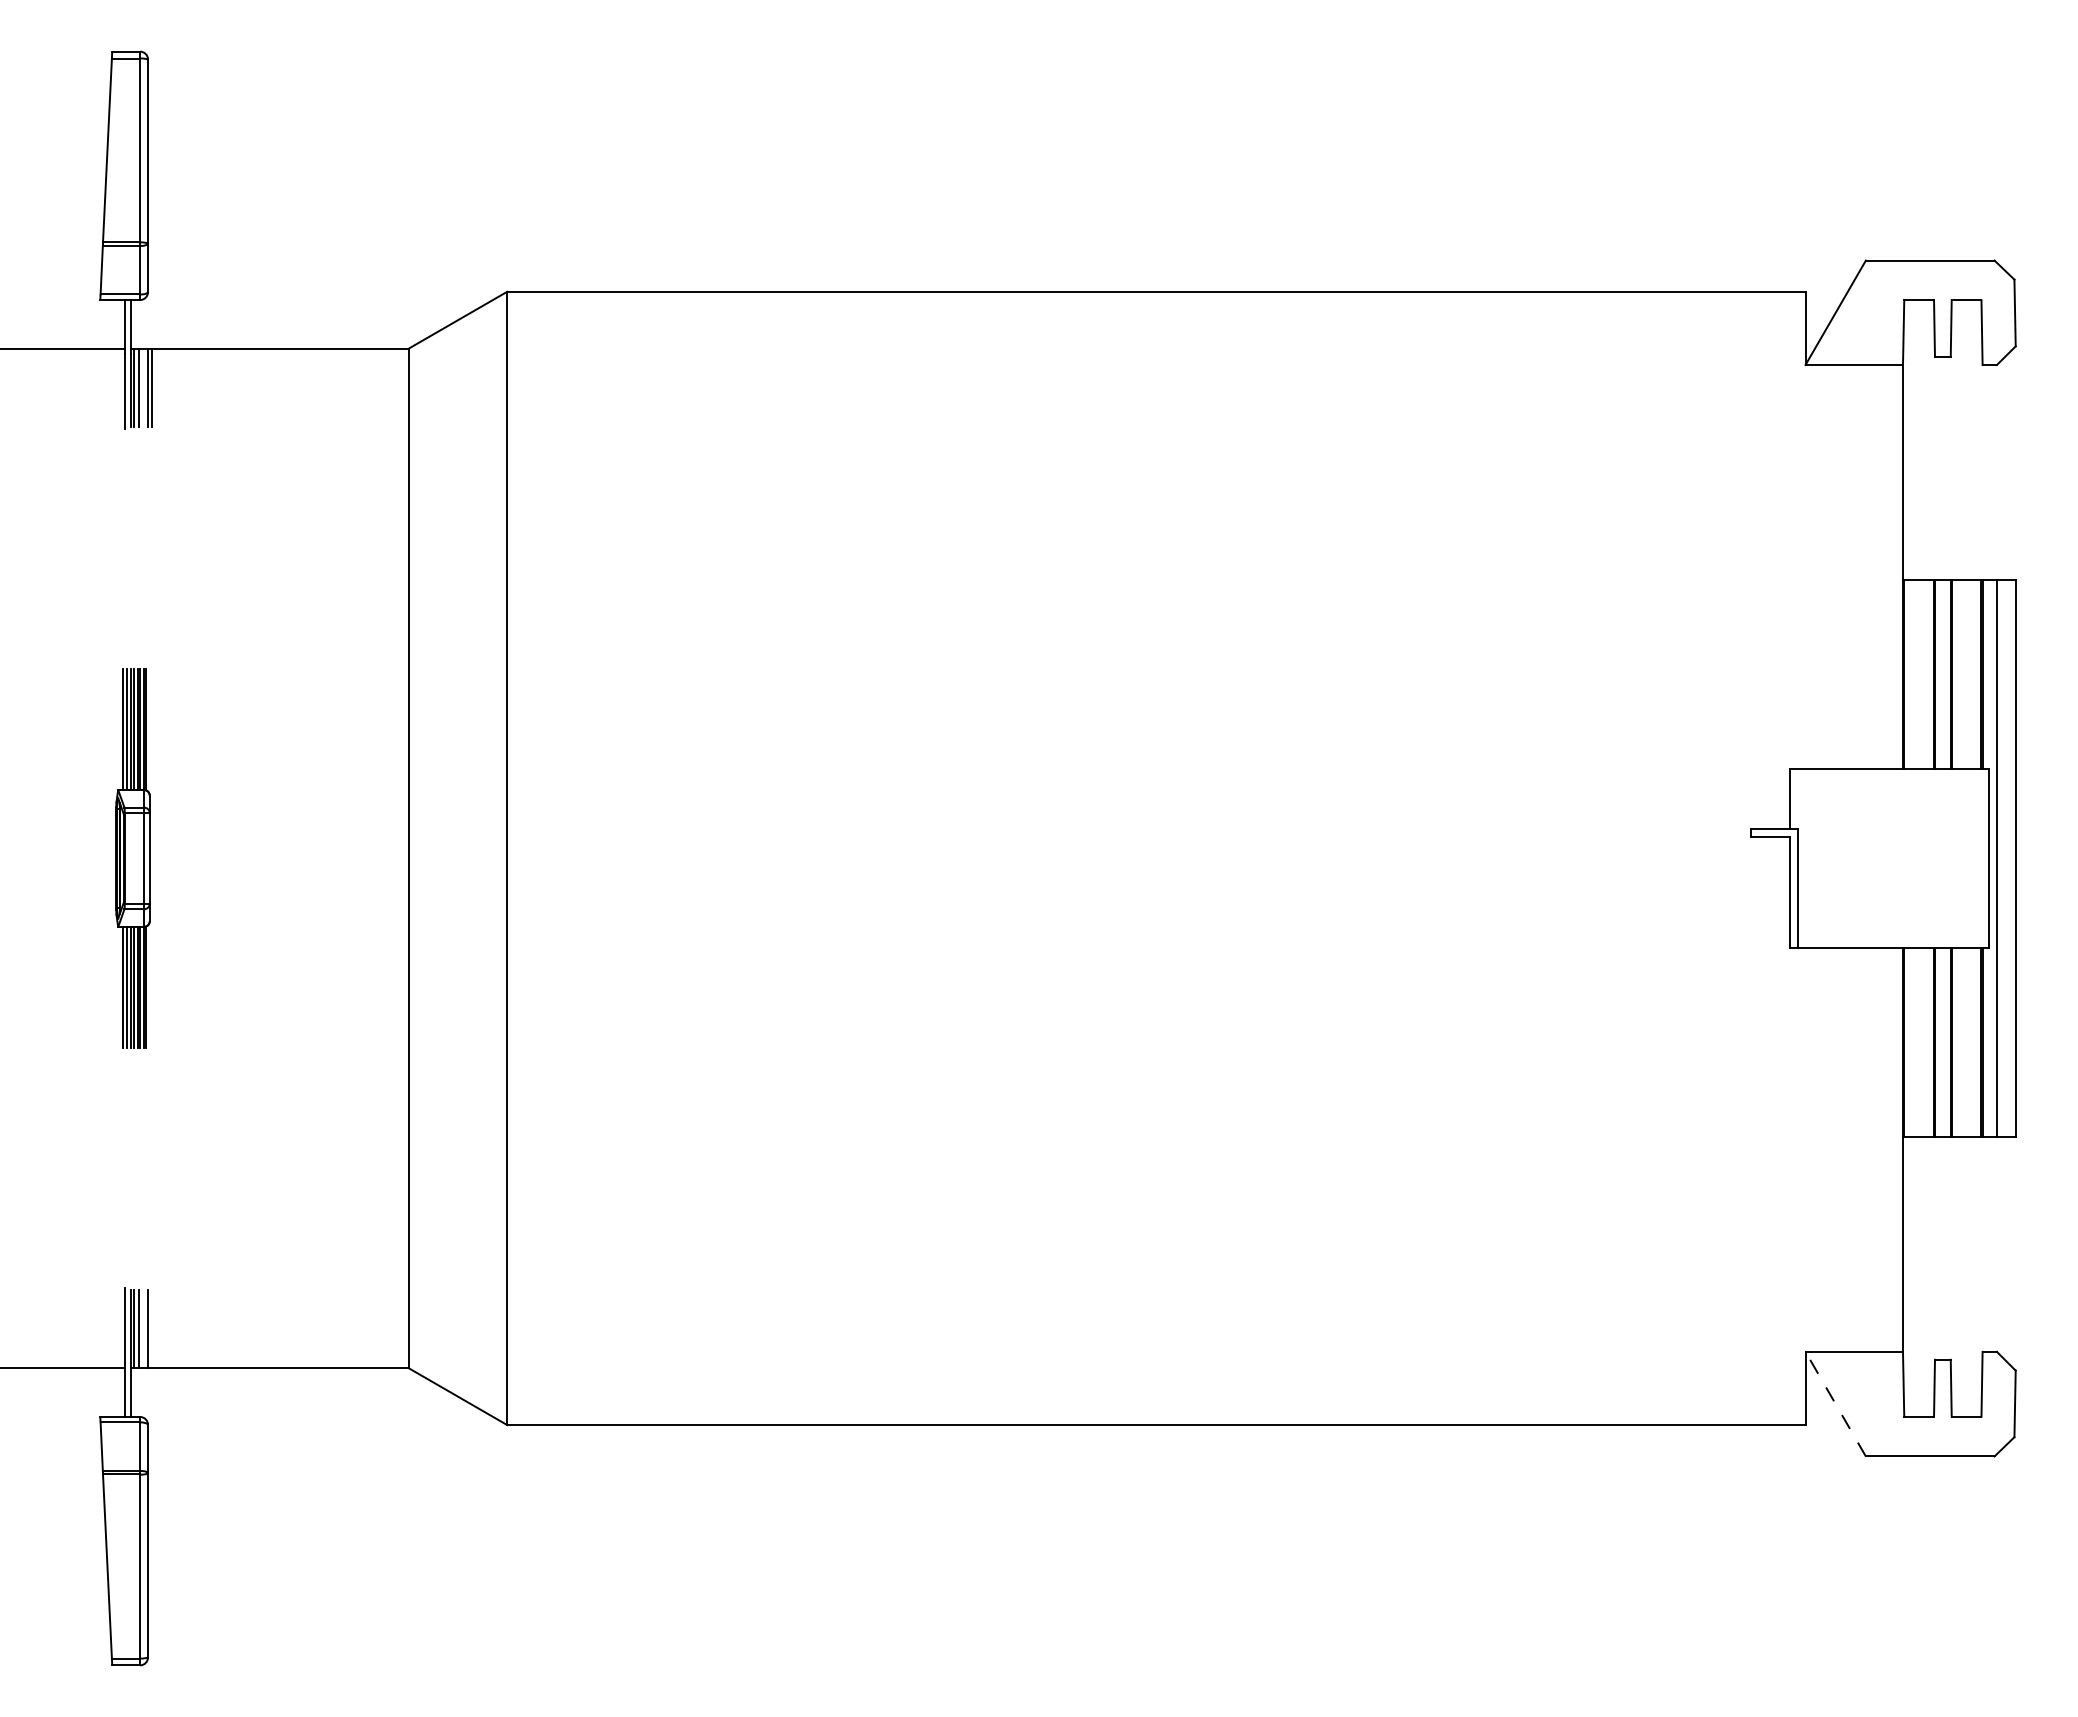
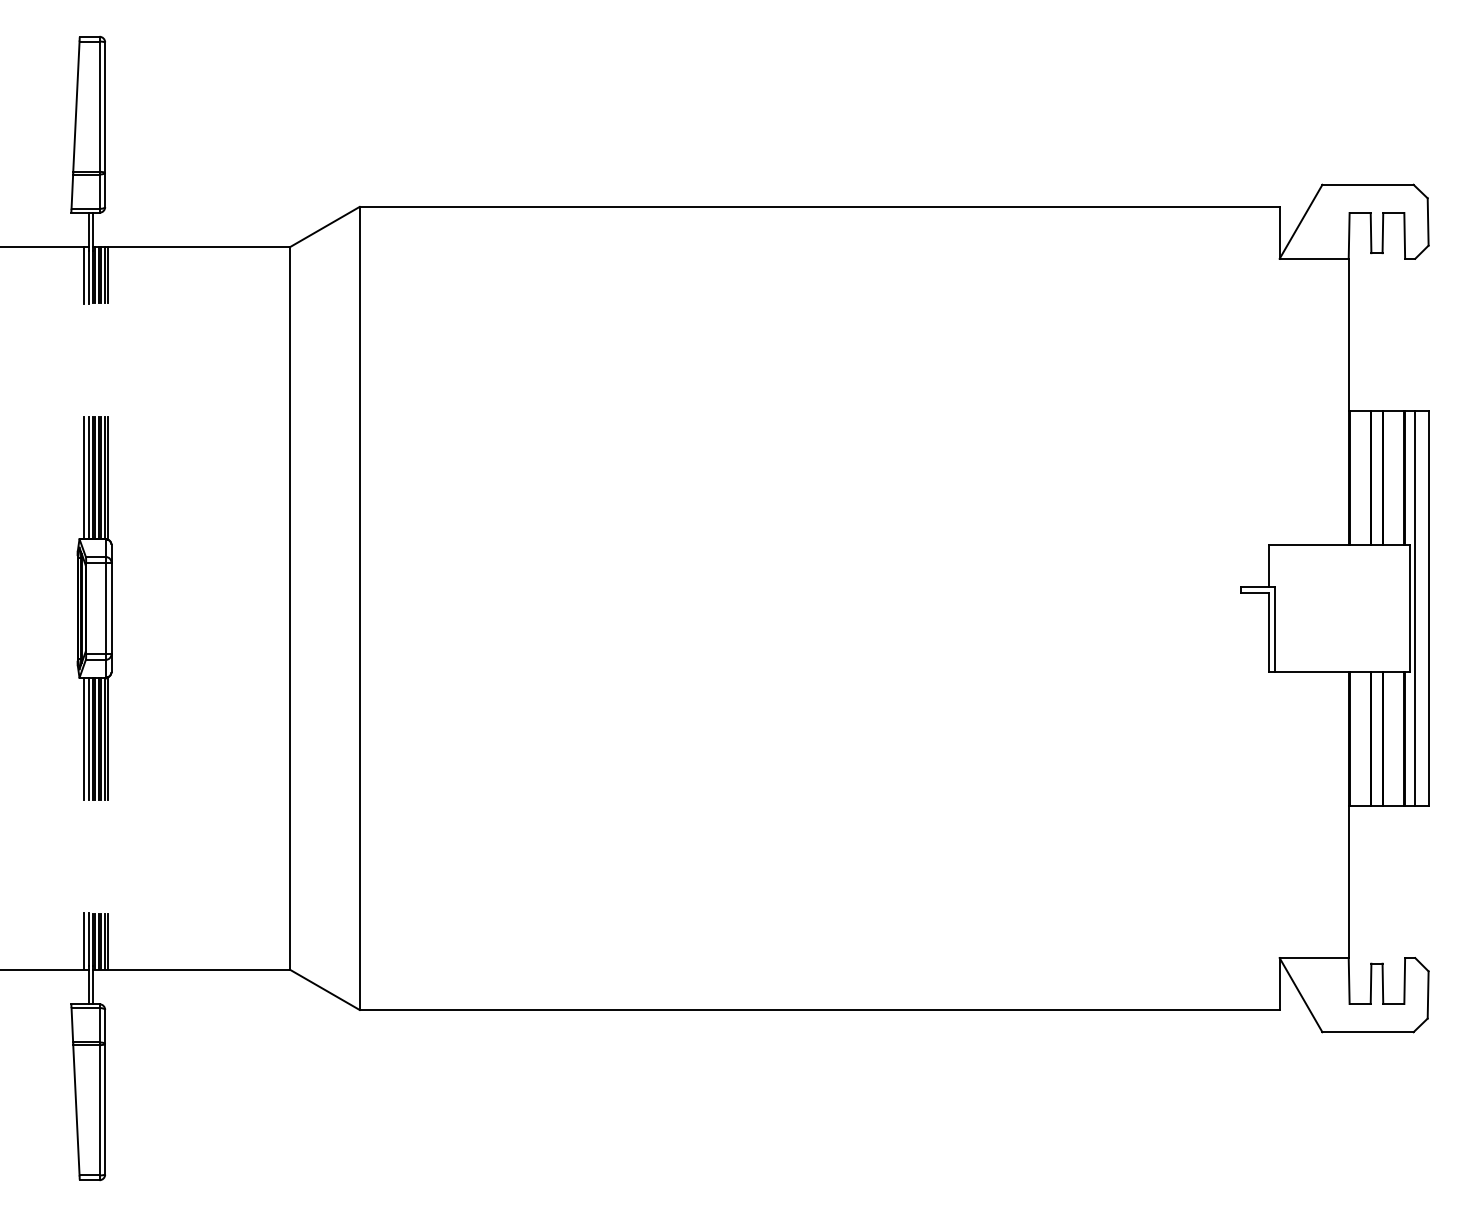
line: (142, 387) -> (101, 274), added
line: (118, 388) -> (84, 275), added
part: (132, 858) -> (94, 608), size x1.43
line: (118, 1327) -> (84, 940), added
line: (142, 1328) -> (101, 941), added
line: (151, 1328) -> (107, 941), added
line: (1835, 1403) -> (1300, 994), dashed -> solid

